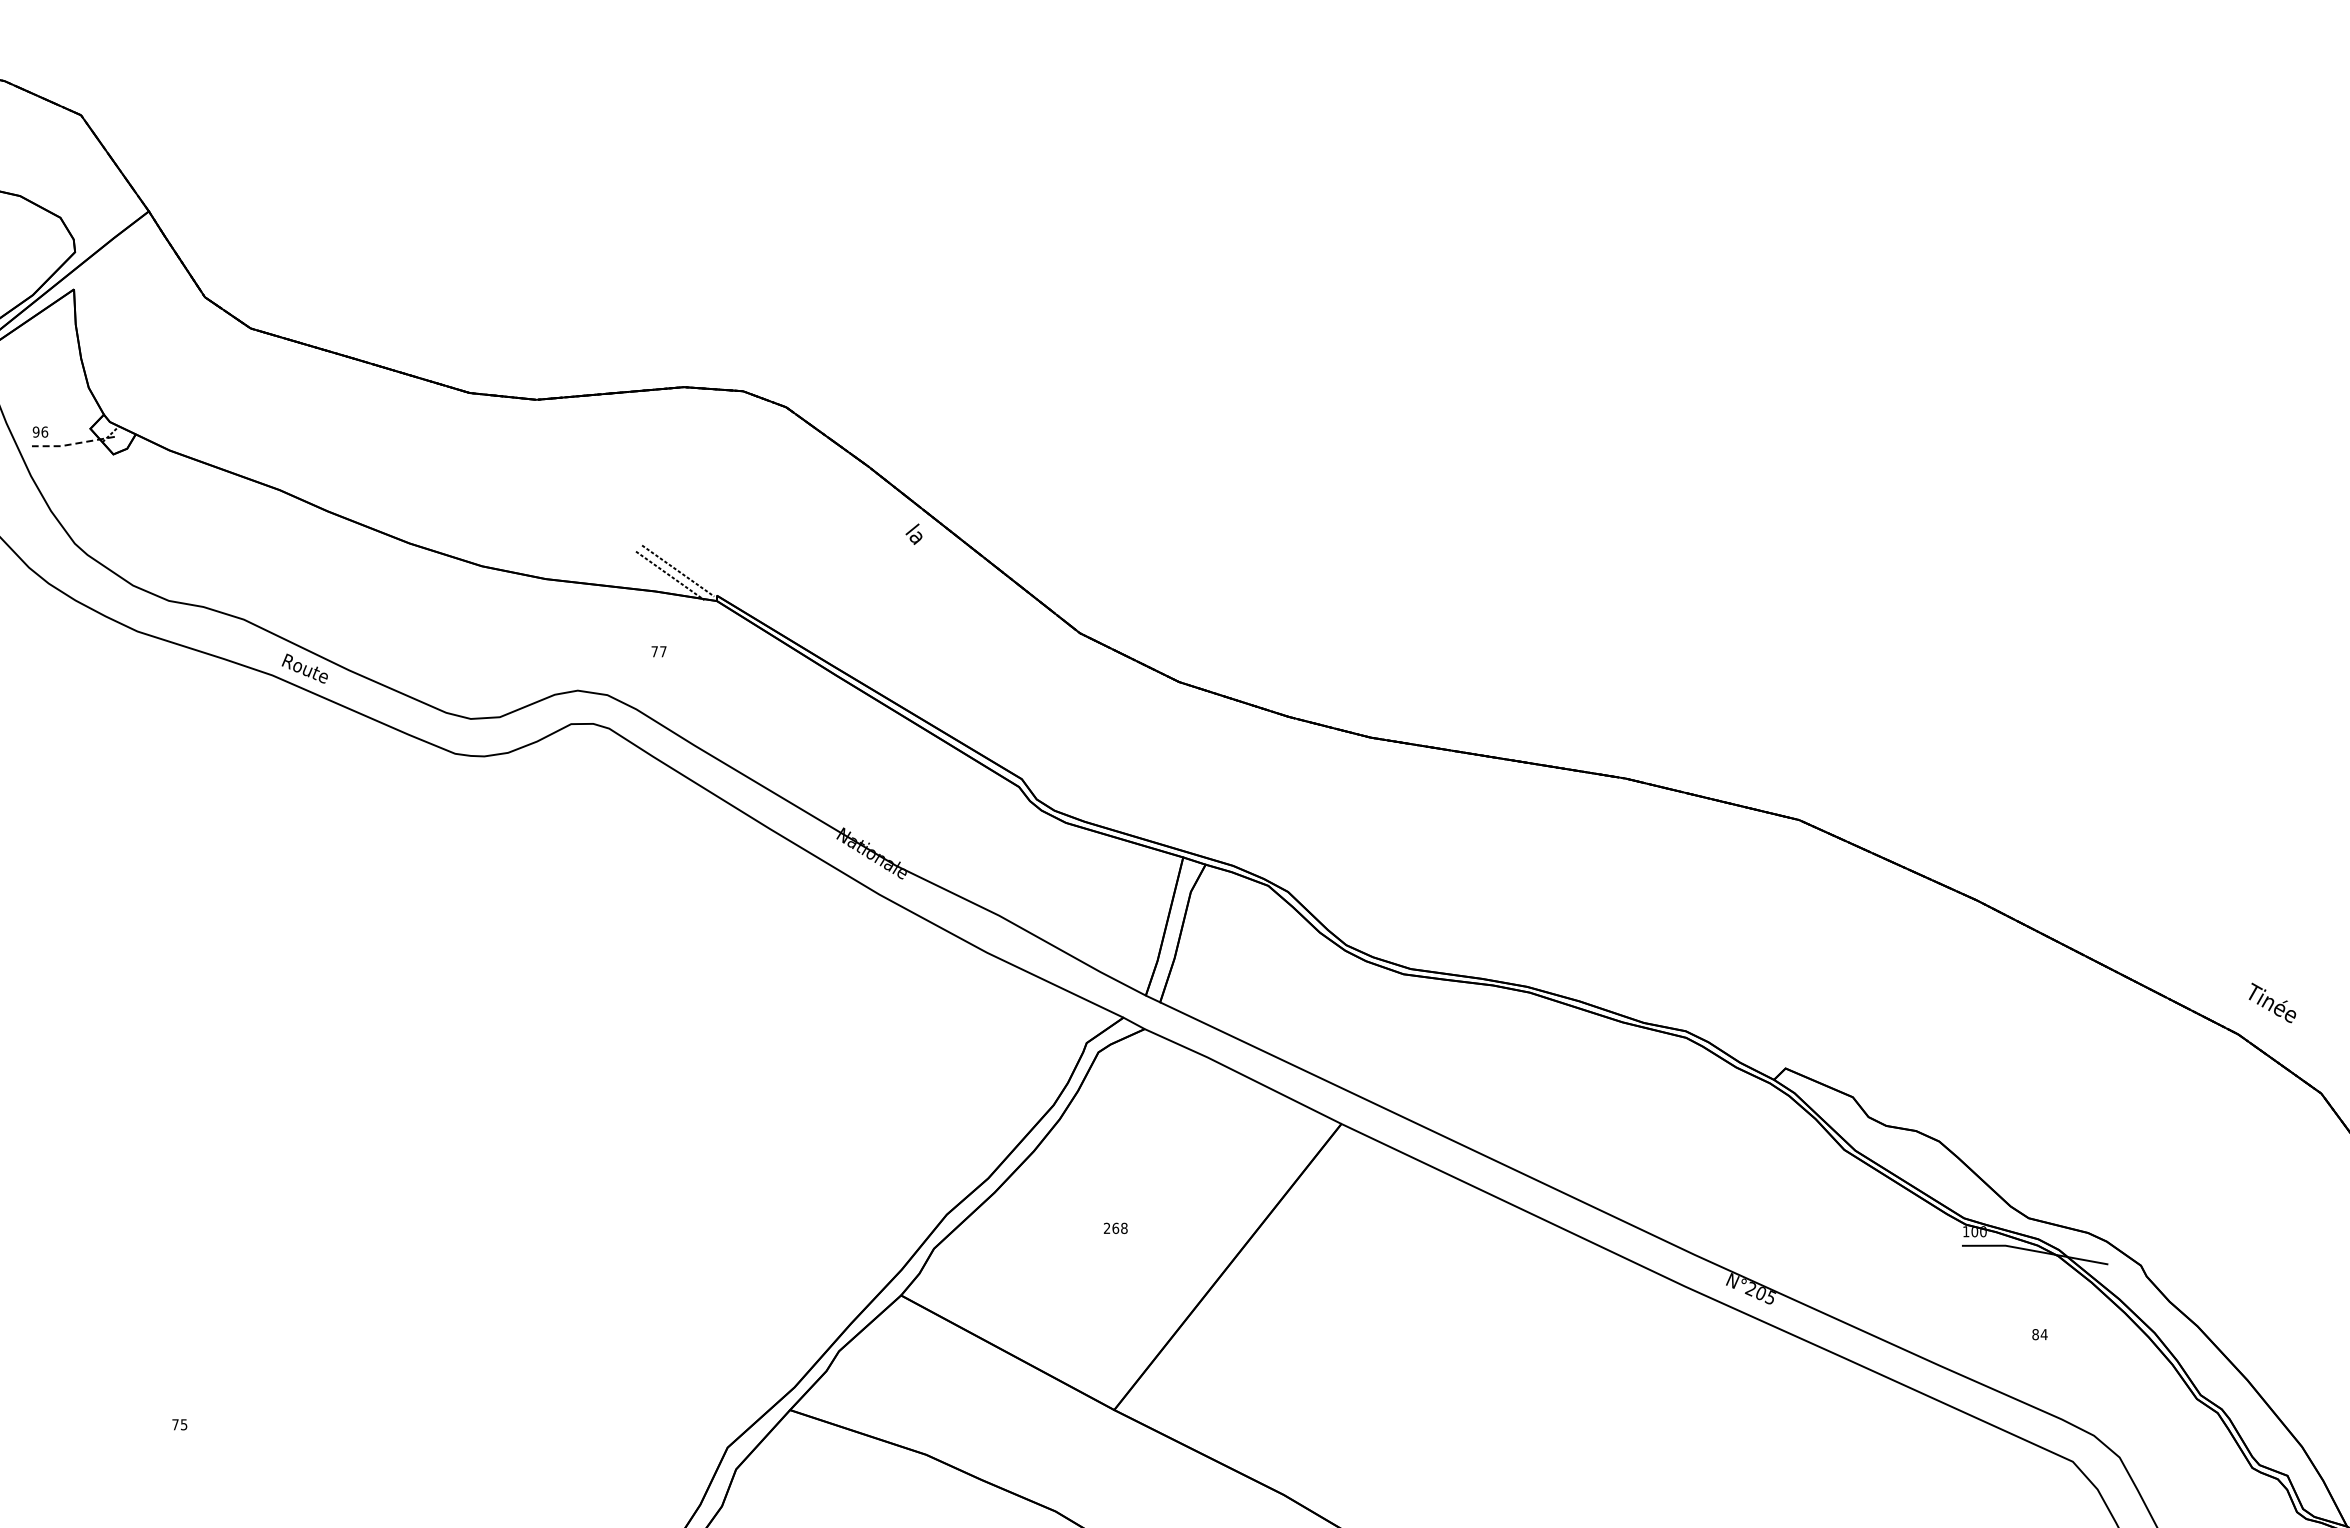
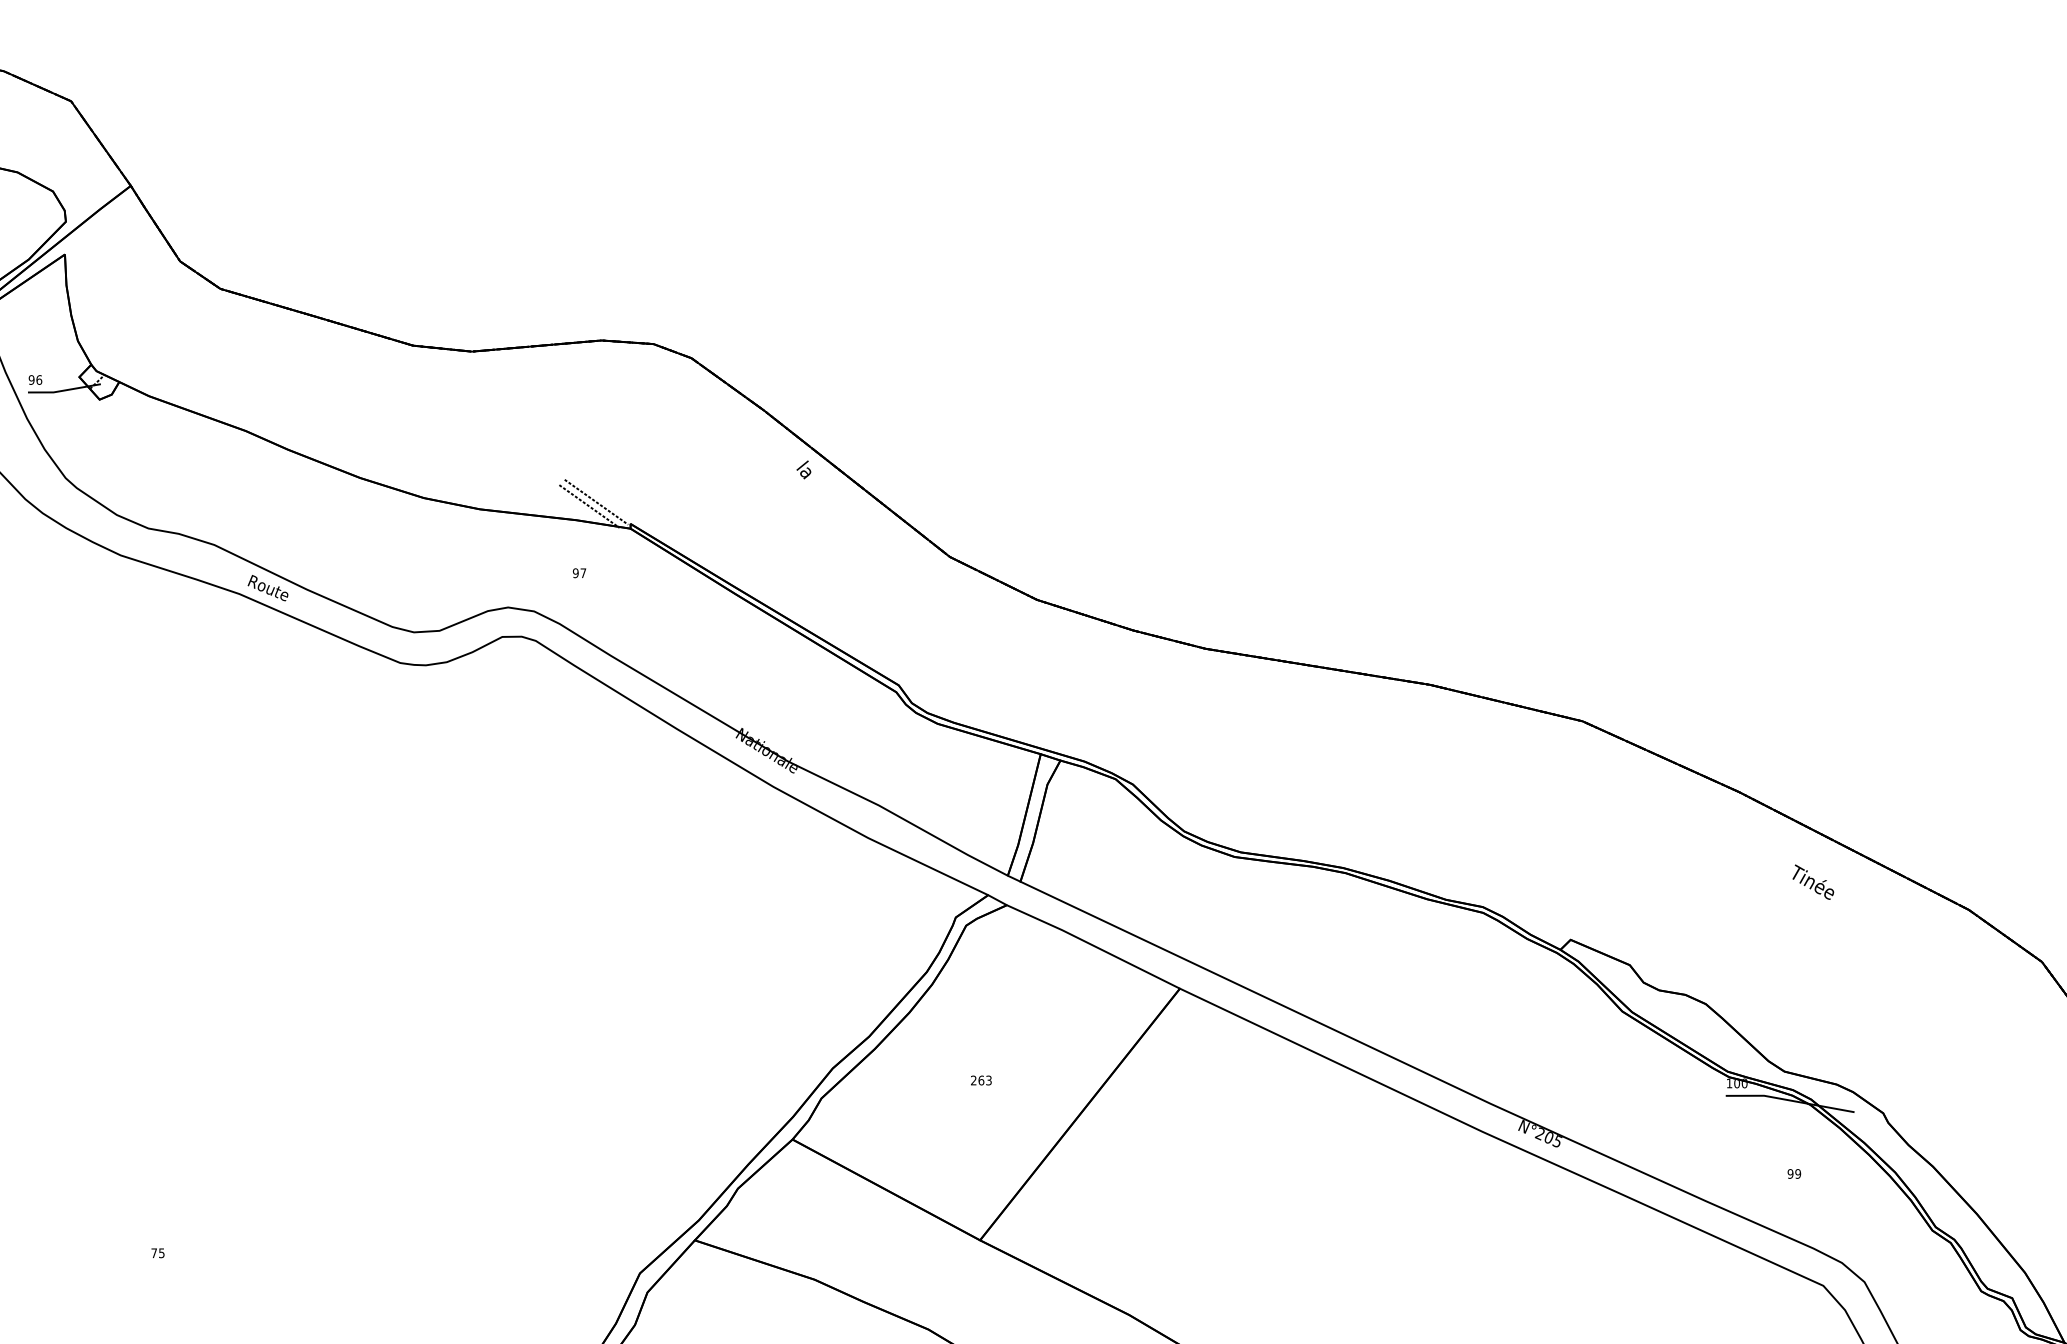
line: (72, 444) -> (63, 390), dashed -> solid
text: (654, 651) -> (575, 573), 77 -> 97
text: (2272, 1002) -> (1813, 881), moved
text: (1124, 1228) -> (989, 1080), 268 -> 263
text: (2039, 1334) -> (1794, 1173), 84 -> 99

